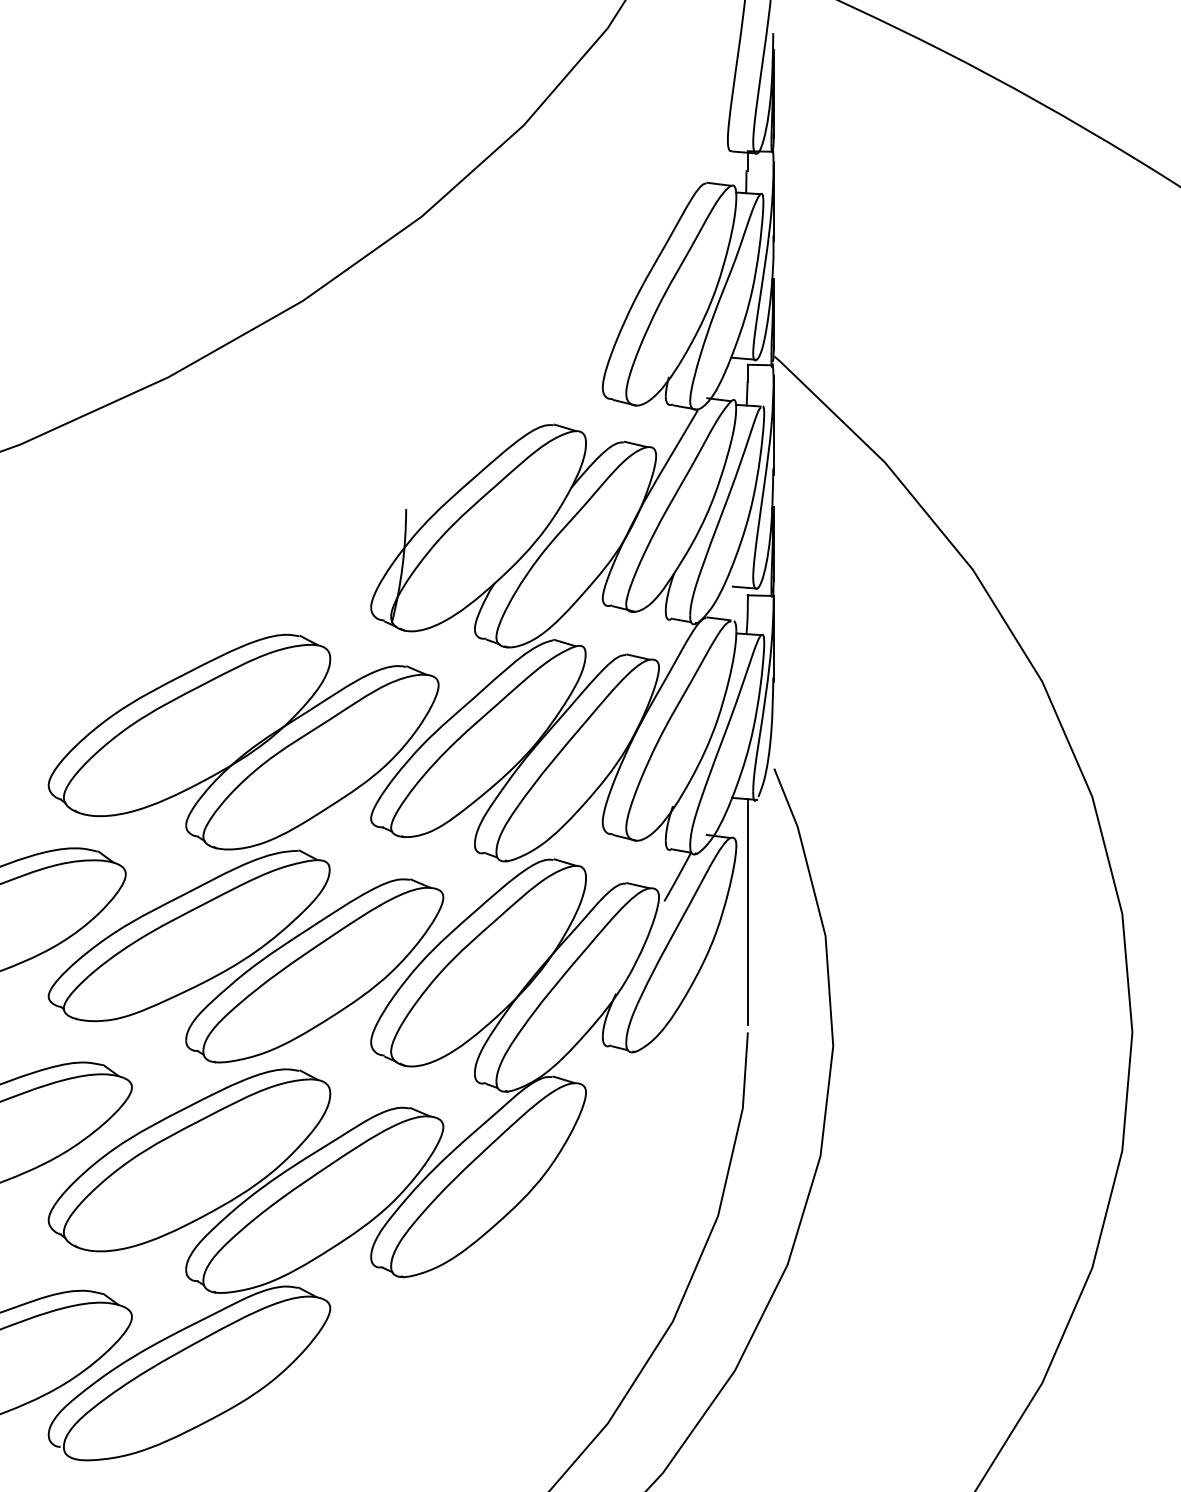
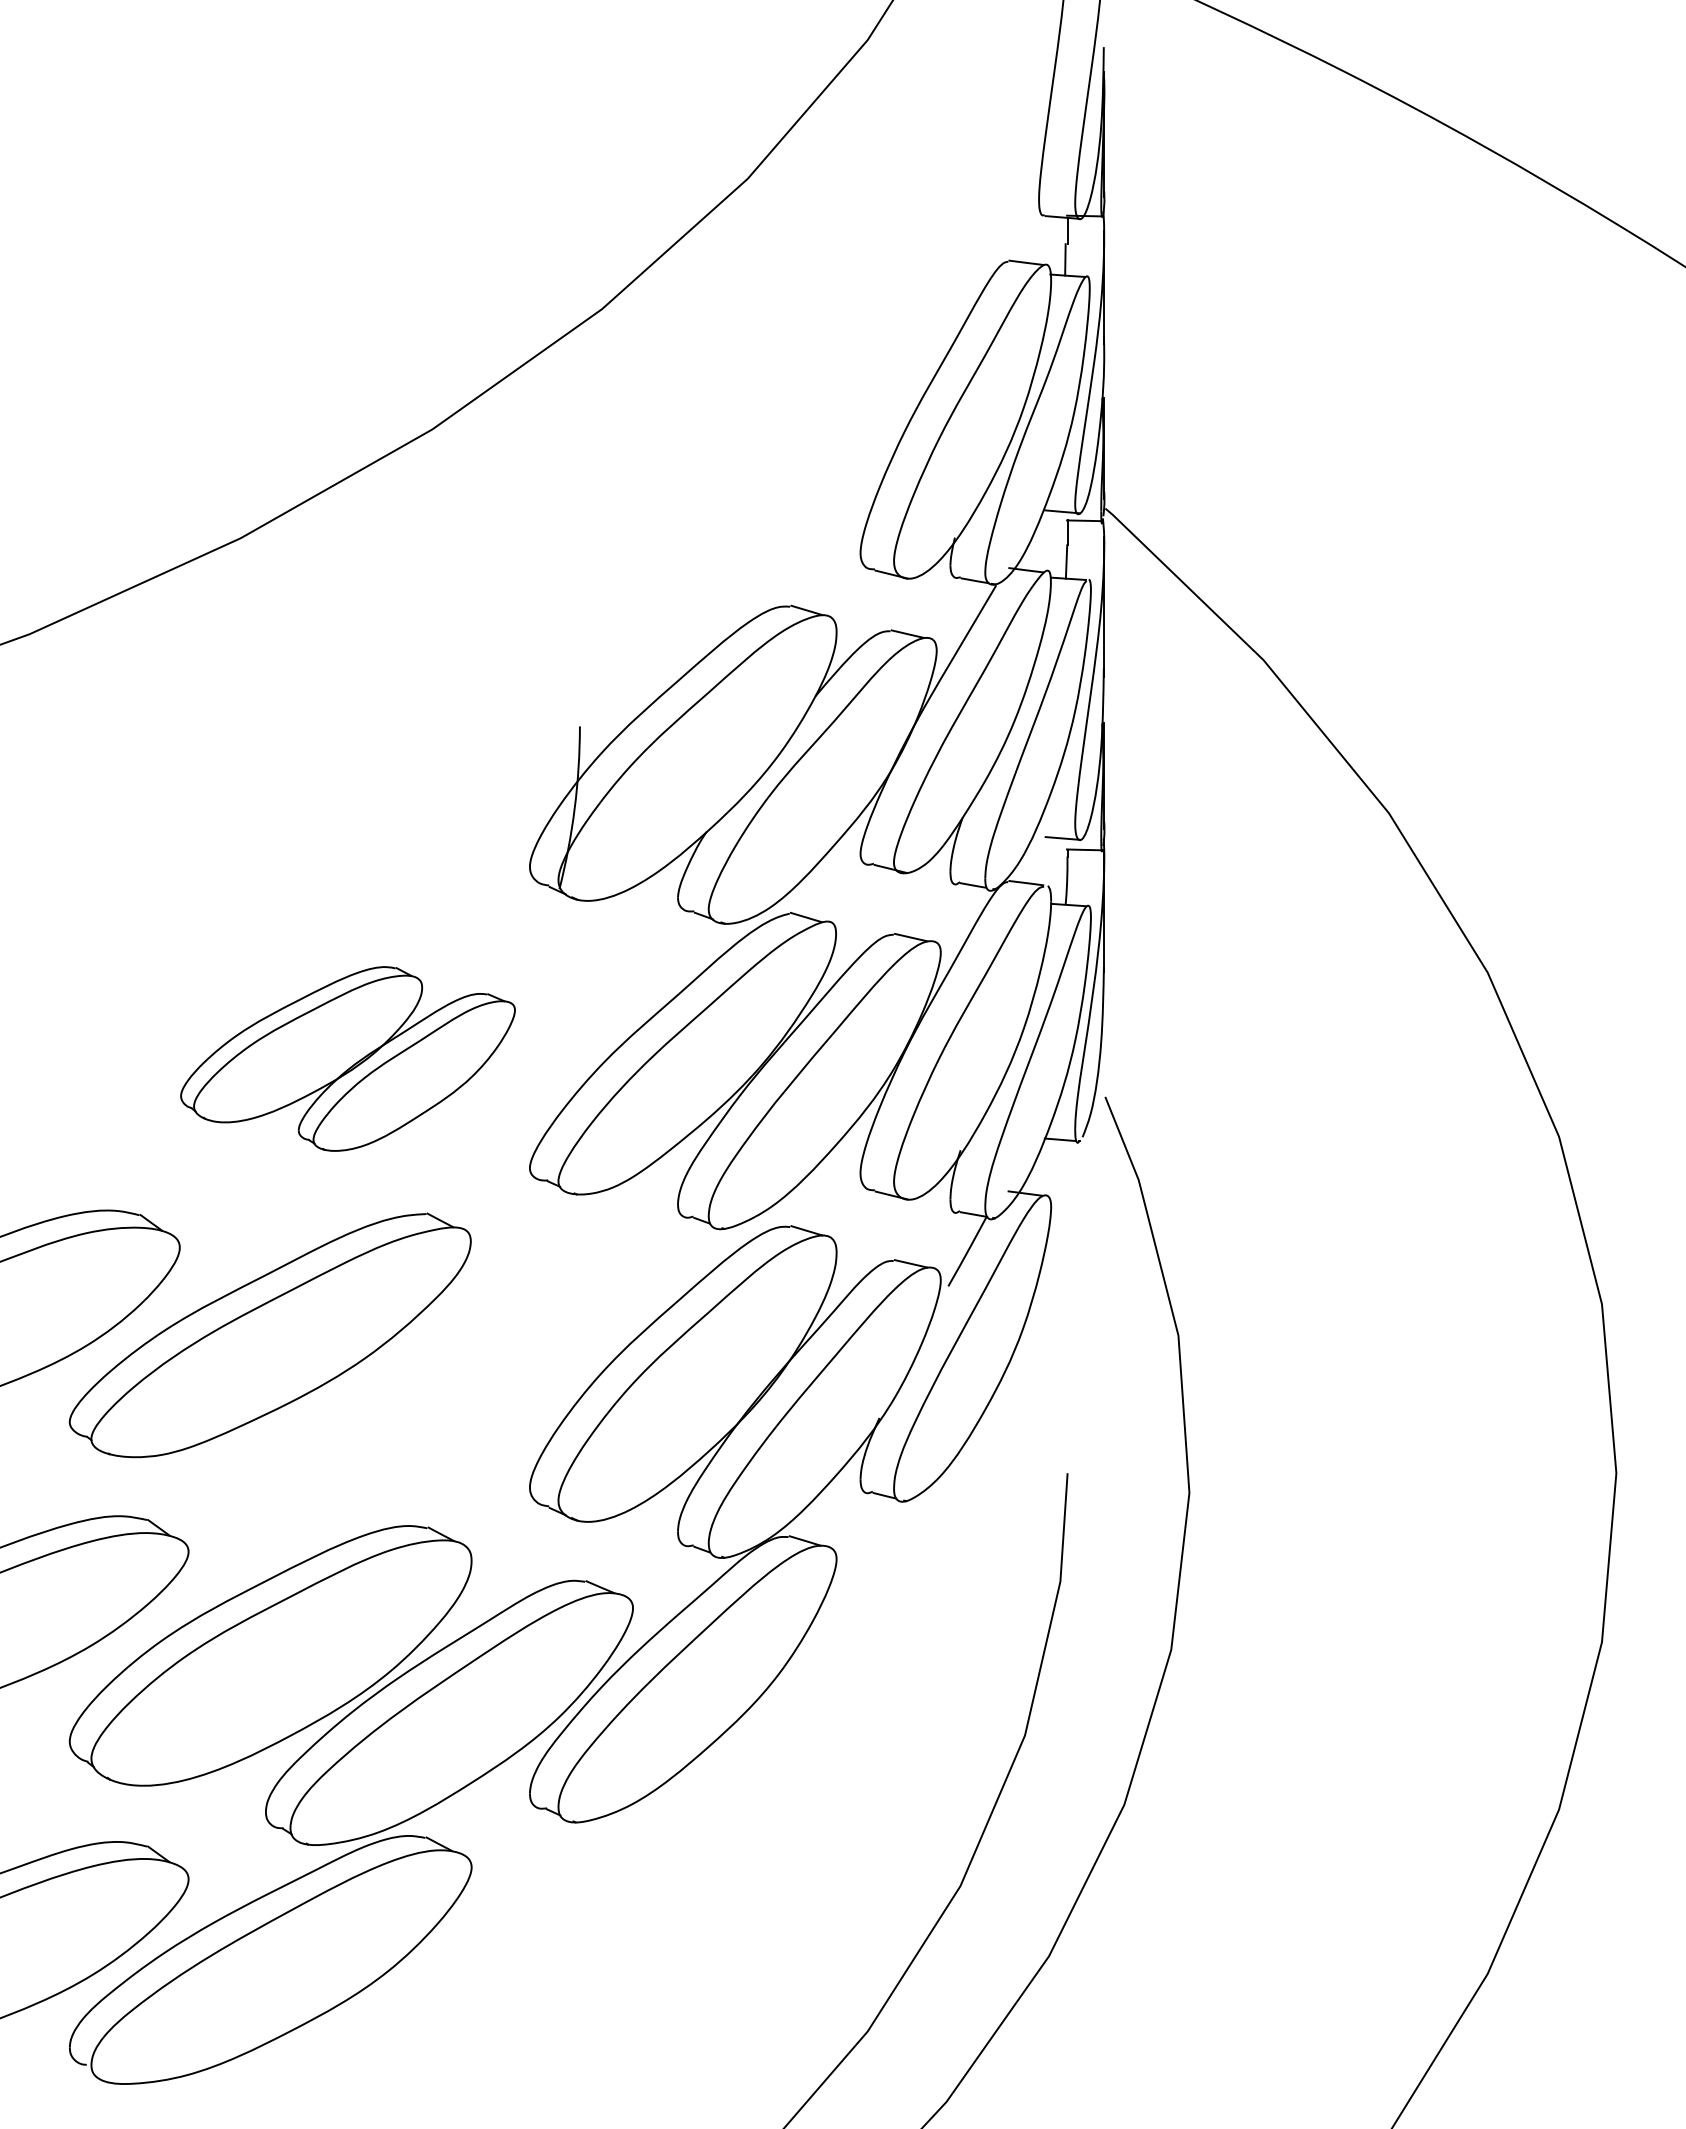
part: (243, 741) -> (347, 1058), size x0.6
line: (747, 912) -> (1067, 1301), removed
part: (314, 970) -> (449, 1385), removed

